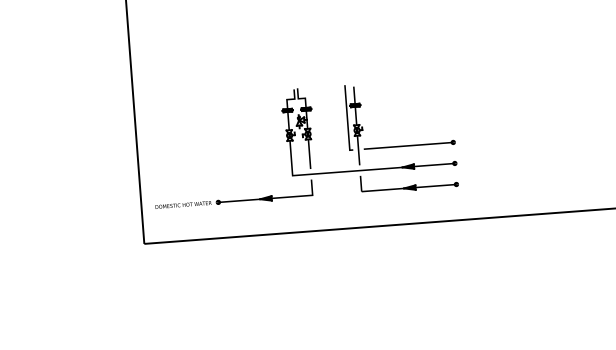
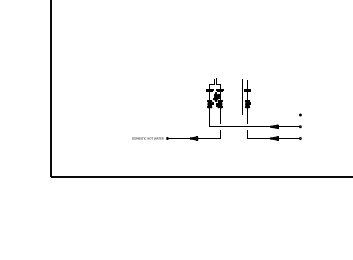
part: (302, 143) -> (216, 109), moved

